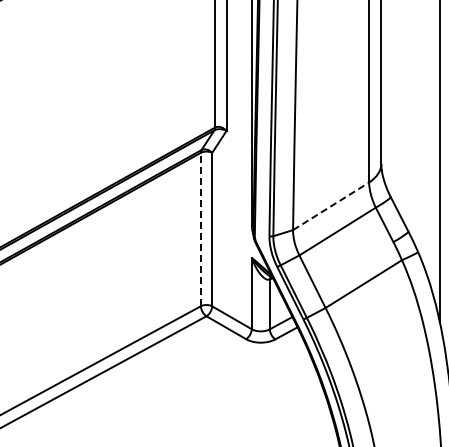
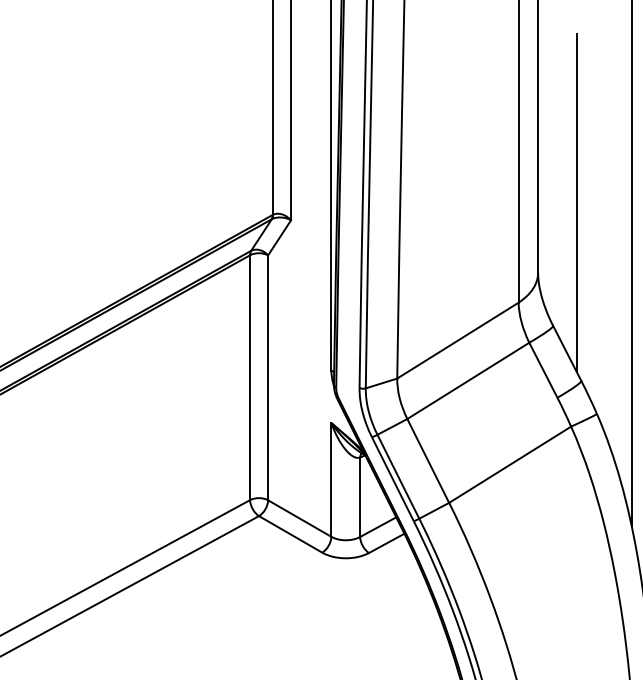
line: (405, 120) -> (576, 203), added
line: (331, 206) -> (458, 340), dashed -> solid
line: (200, 229) -> (249, 377), dashed -> solid

